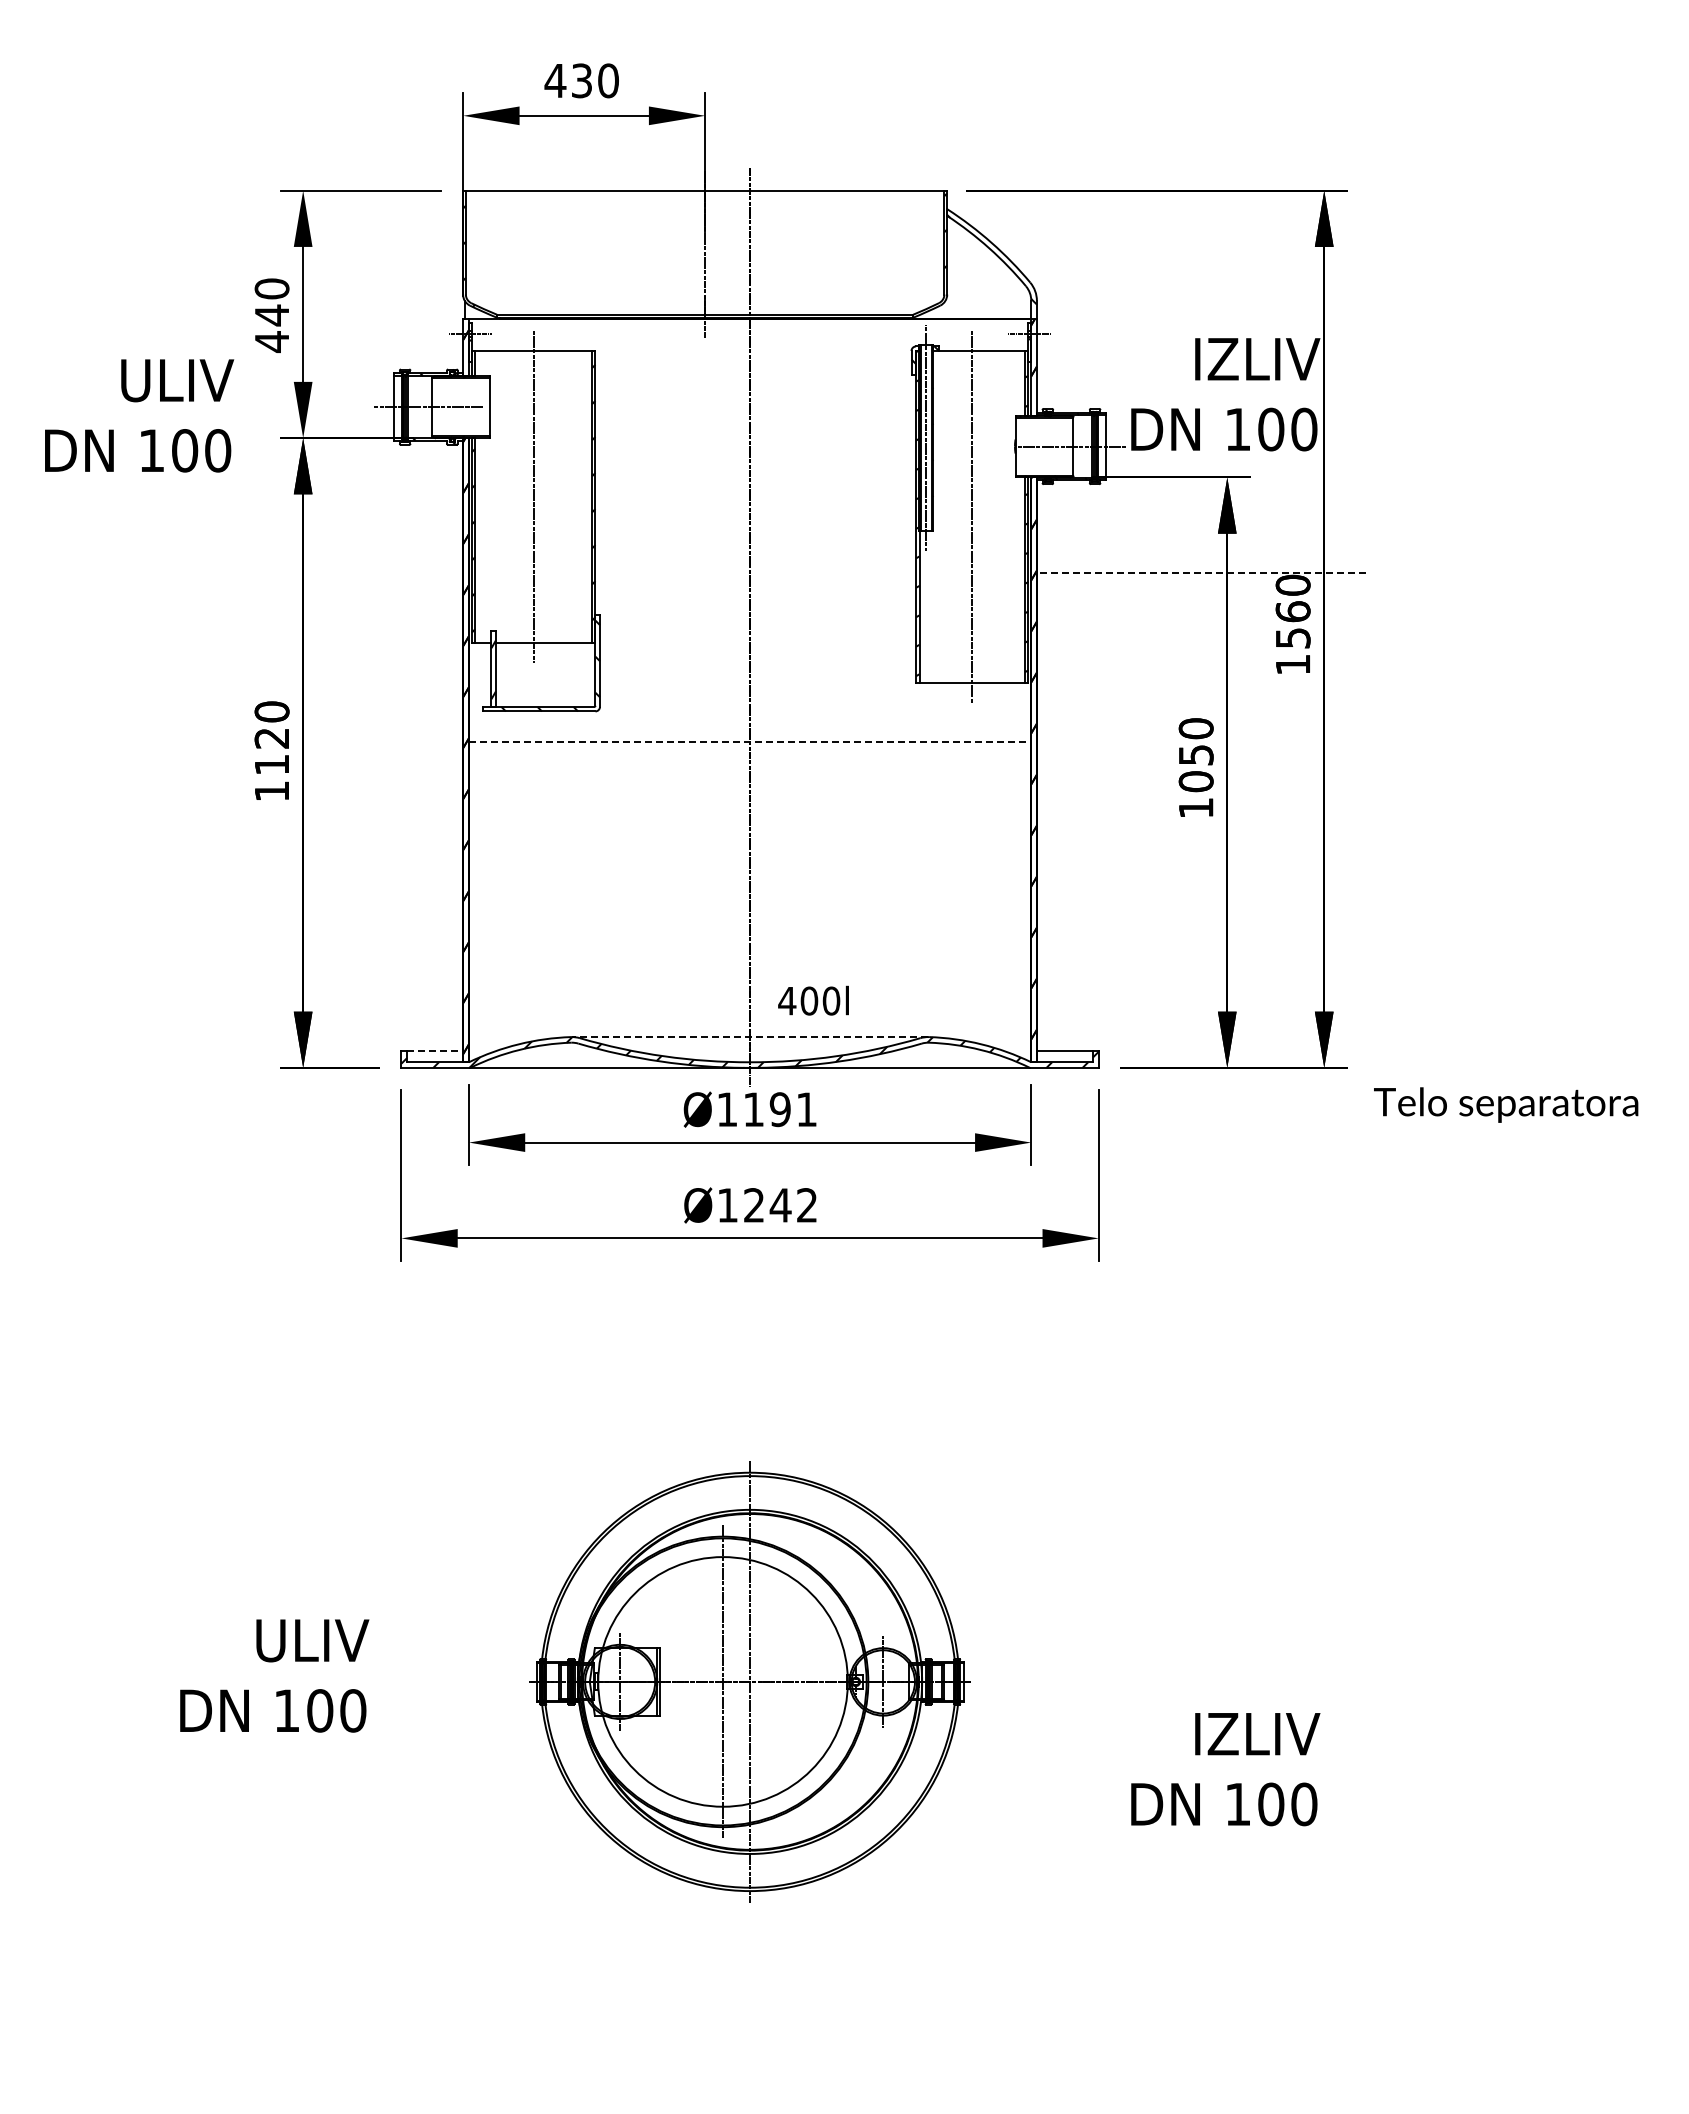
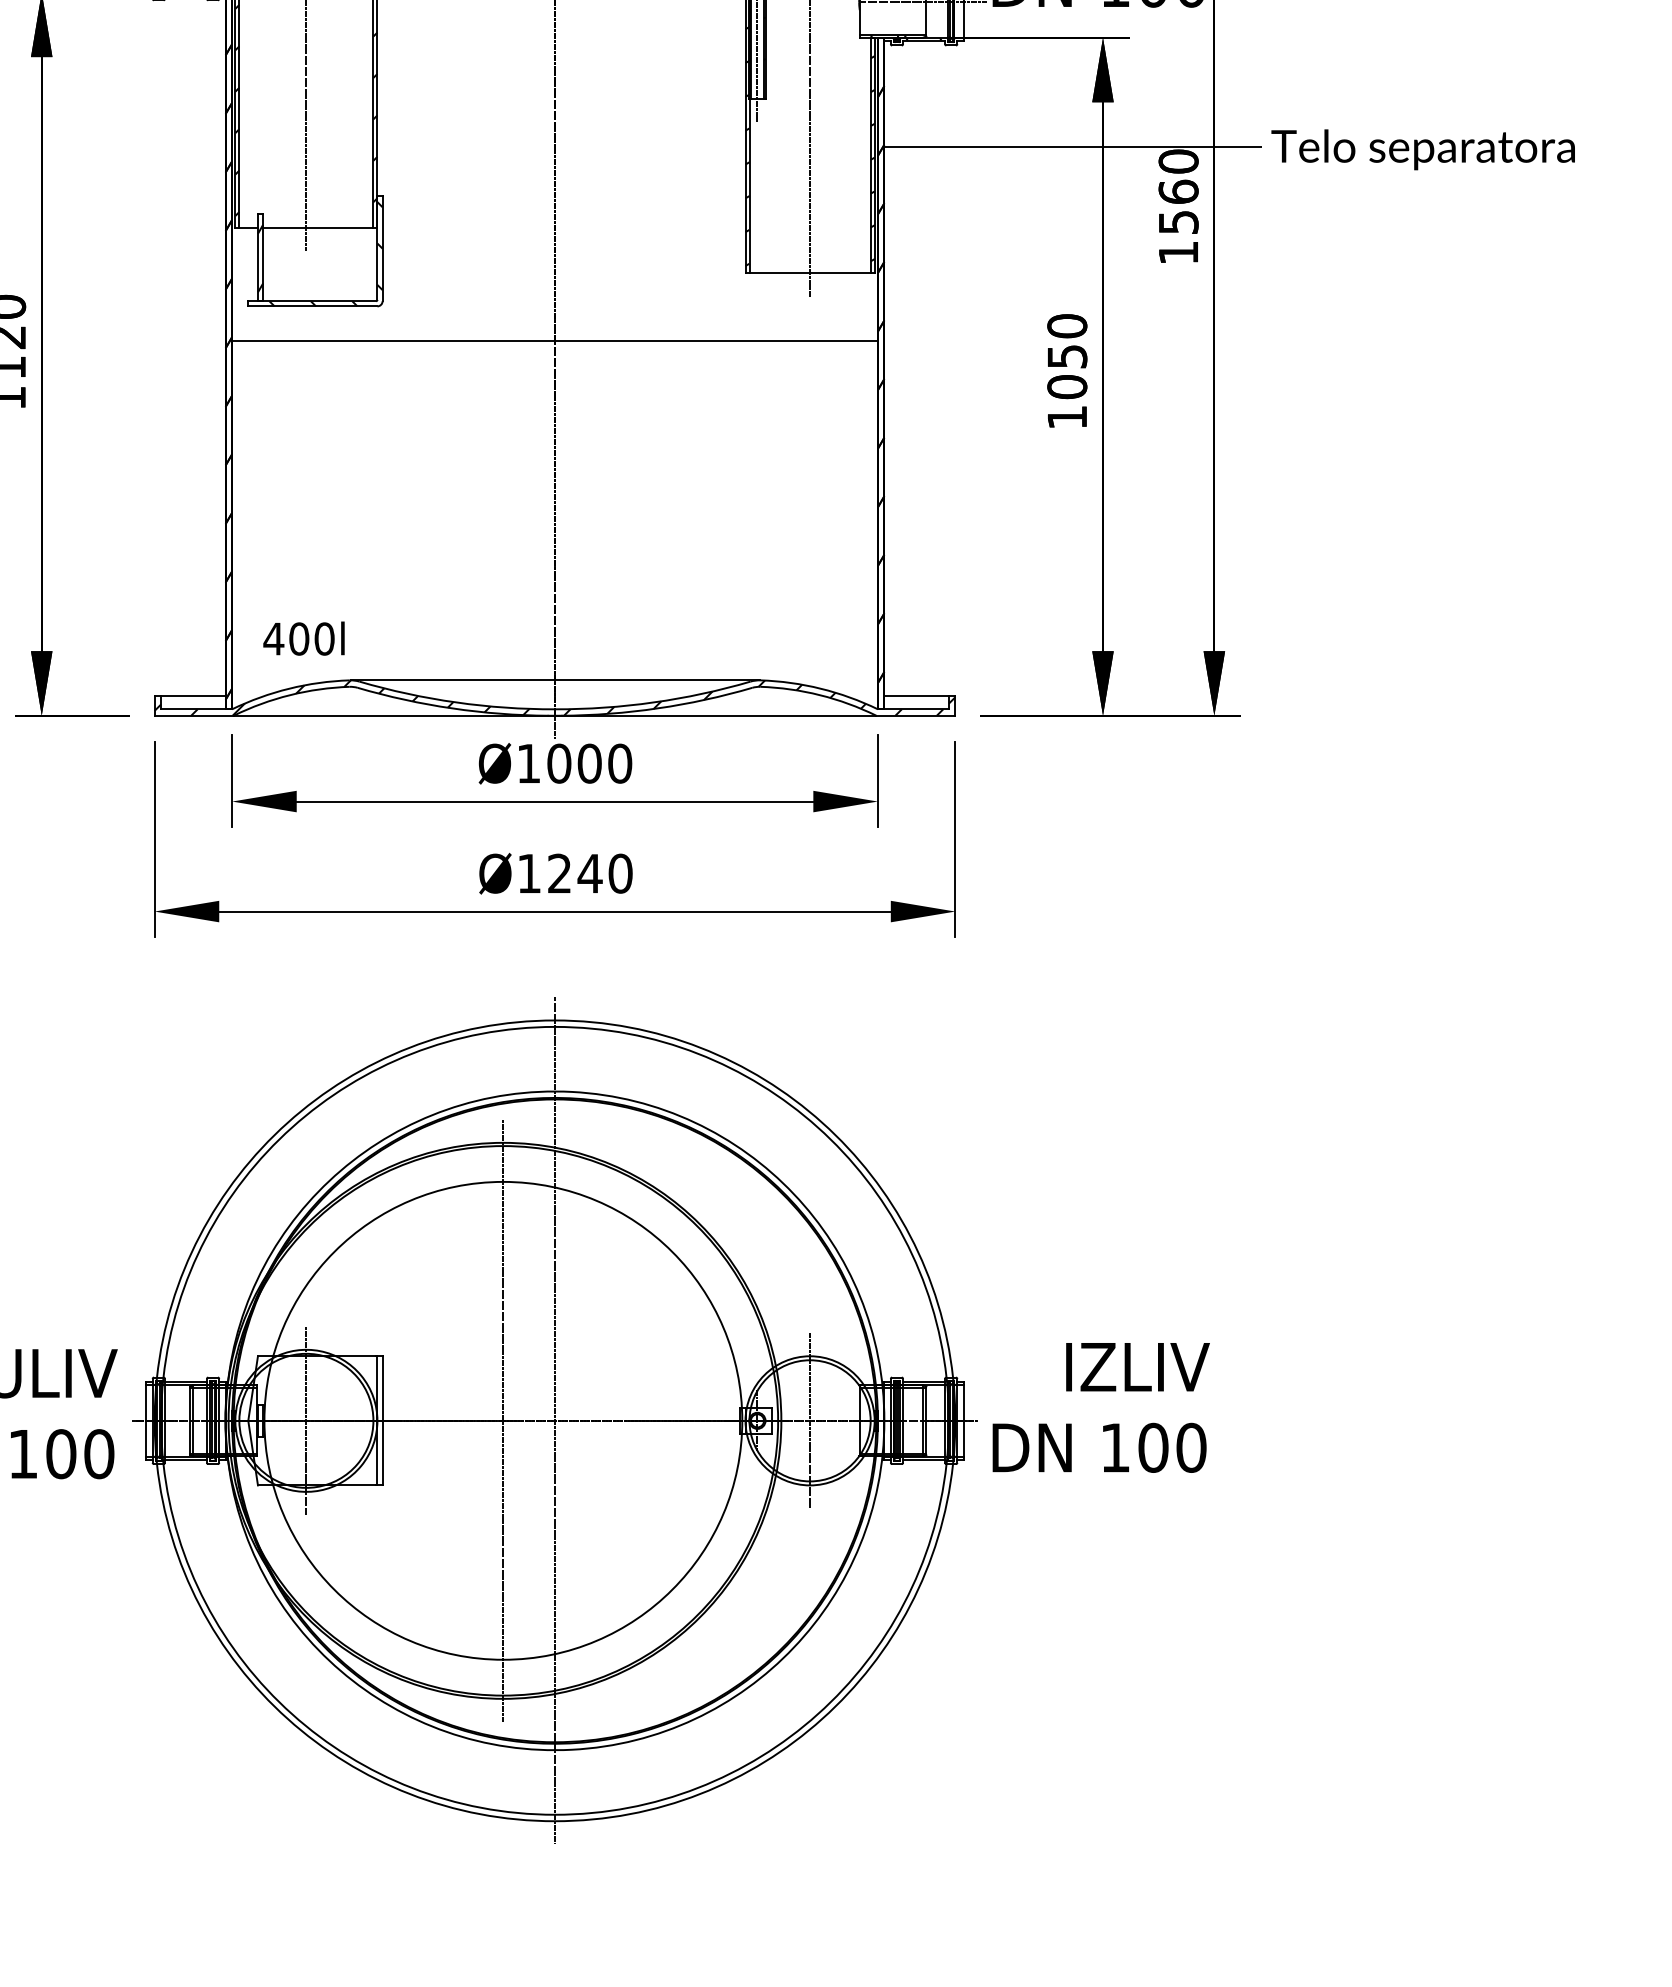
line: (1201, 572) -> (1073, 146), dashed -> solid
line: (750, 741) -> (555, 340), dashed -> solid
text: (813, 1000) -> (303, 638), moved
line: (749, 1037) -> (554, 680), dashed -> solid
line: (435, 1051) -> (193, 696), dashed -> solid
text: (1506, 1104) -> (1423, 149), moved
text: (780, 1109) -> (589, 763), Ø1191 -> Ø1000
text: (806, 1205) -> (619, 873), Ø1242 -> Ø1240
part: (749, 1681) -> (554, 1420), size x1.67
text: (1225, 1769) -> (1100, 1407), moved

